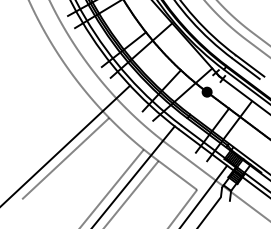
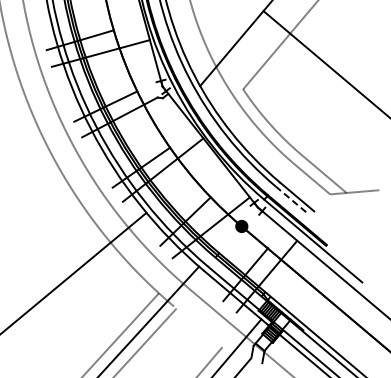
line: (246, 69) -> (292, 200), solid -> dashed
line: (65, 158) -> (61, 298), removed
line: (177, 174) -> (198, 326), removed

